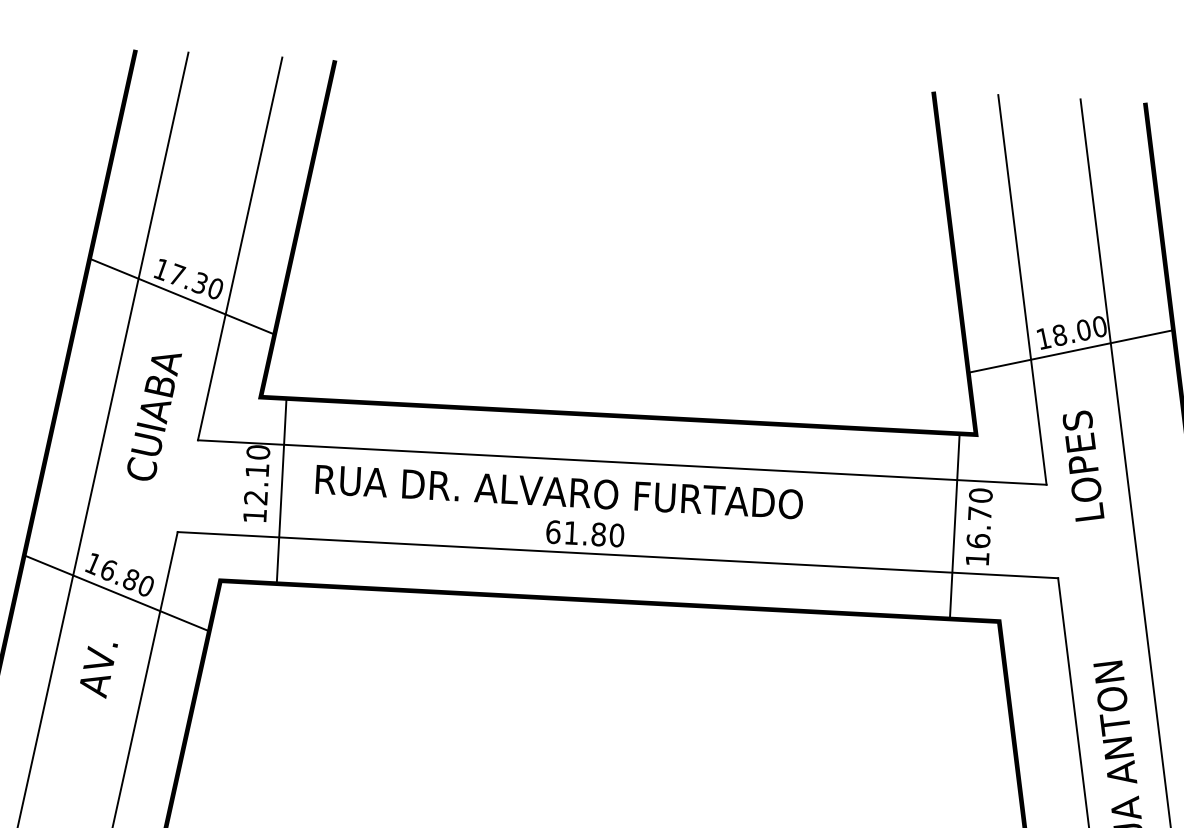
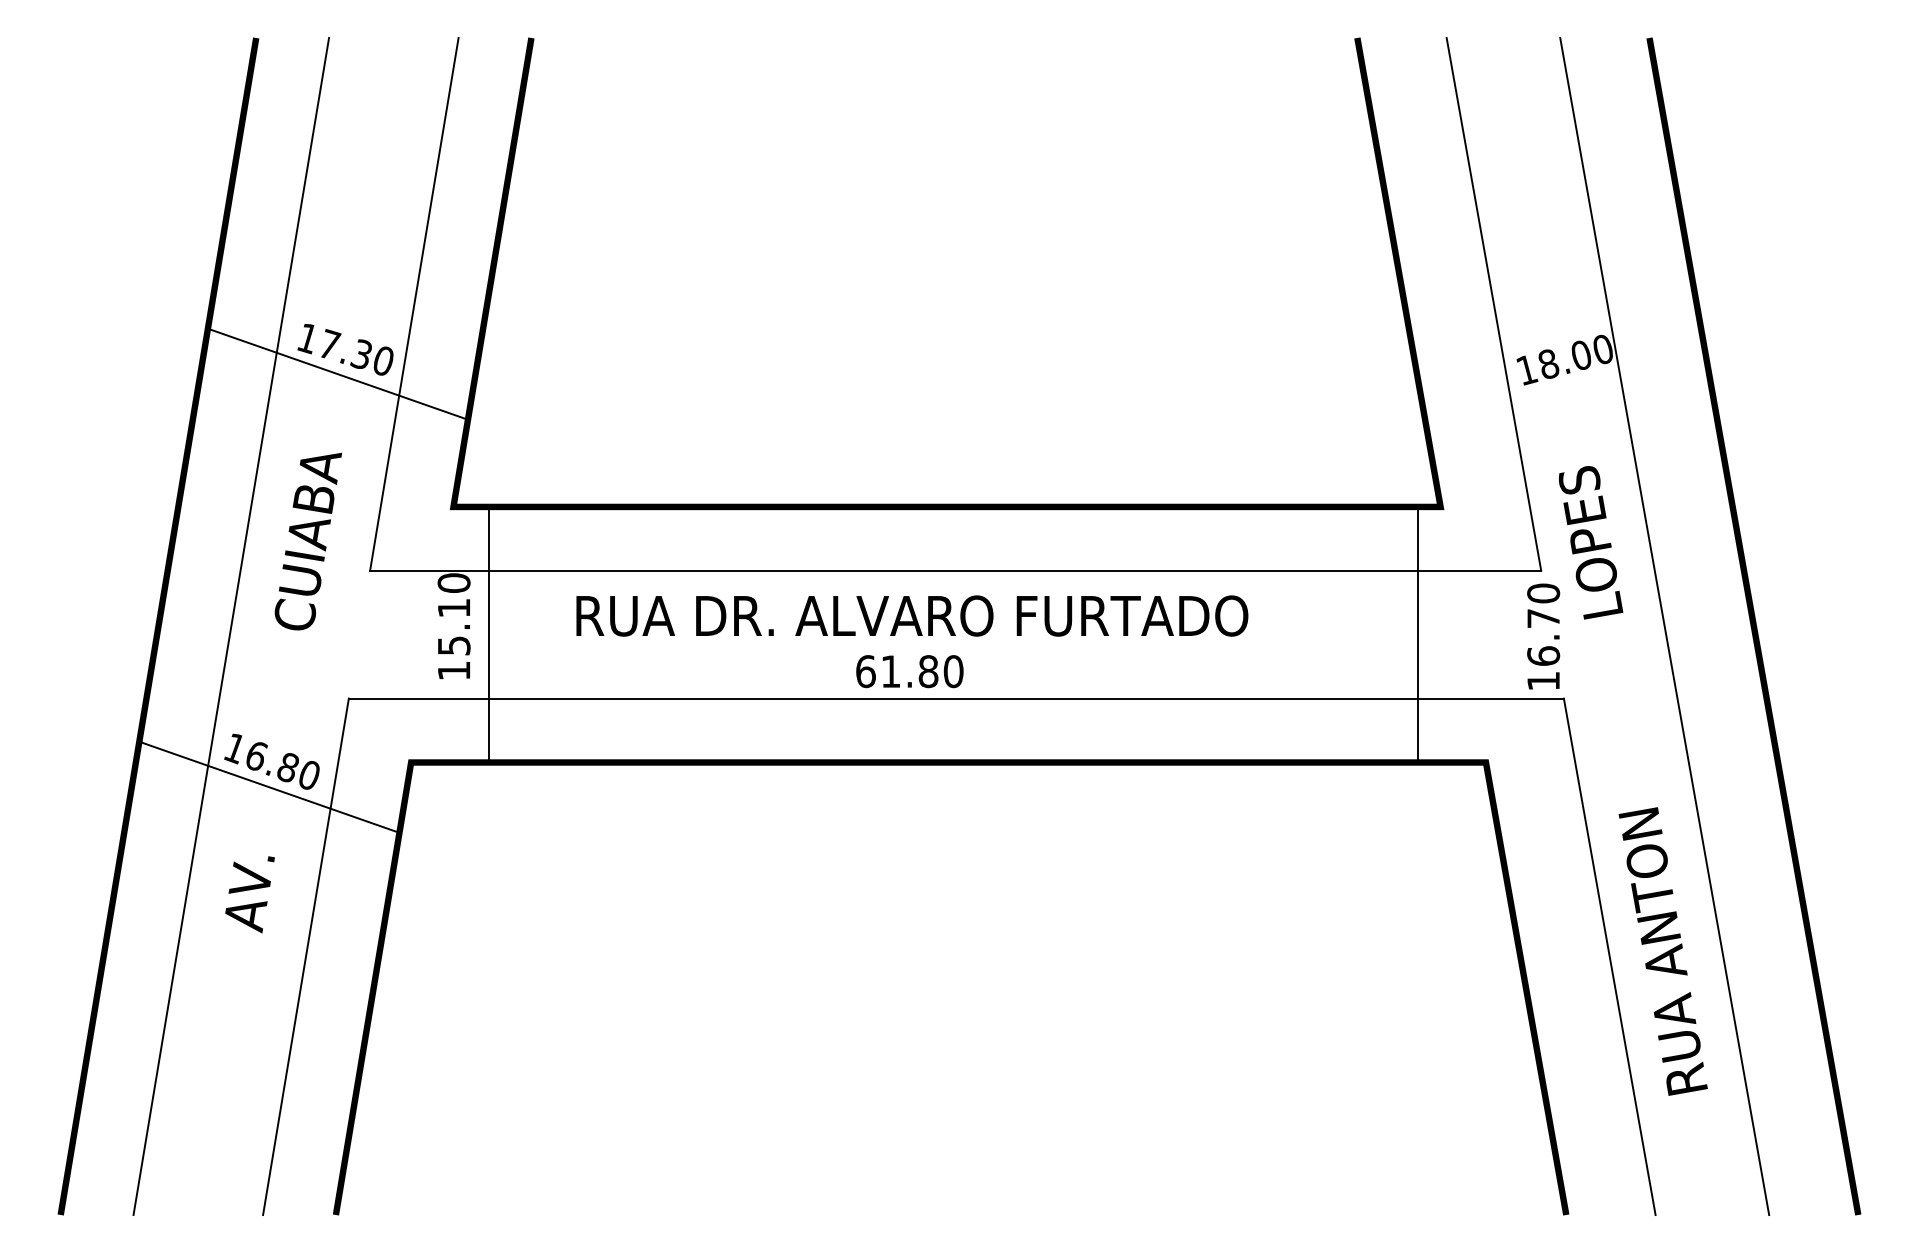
line: (1070, 351) -> (1564, 385), removed
text: (559, 491) -> (912, 615), moved
text: (255, 497) -> (453, 645), 12.10 -> 15.10
text: (979, 526) -> (1543, 636), moved

